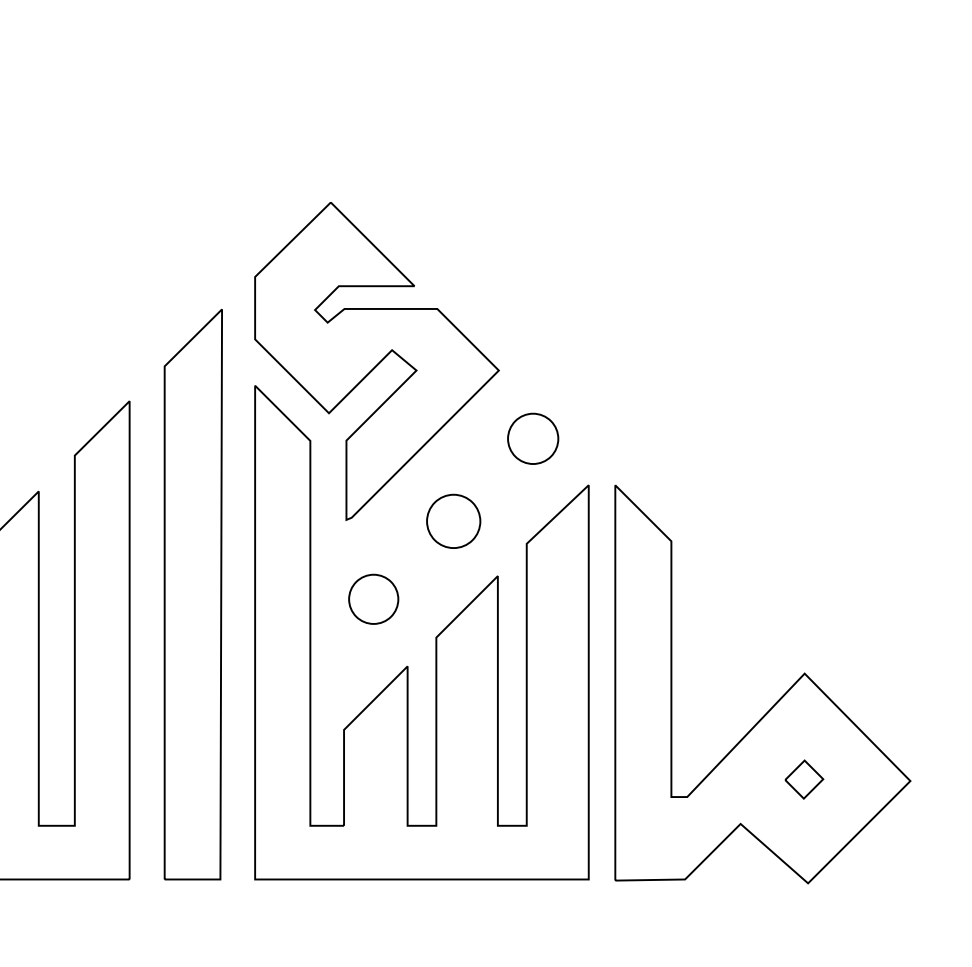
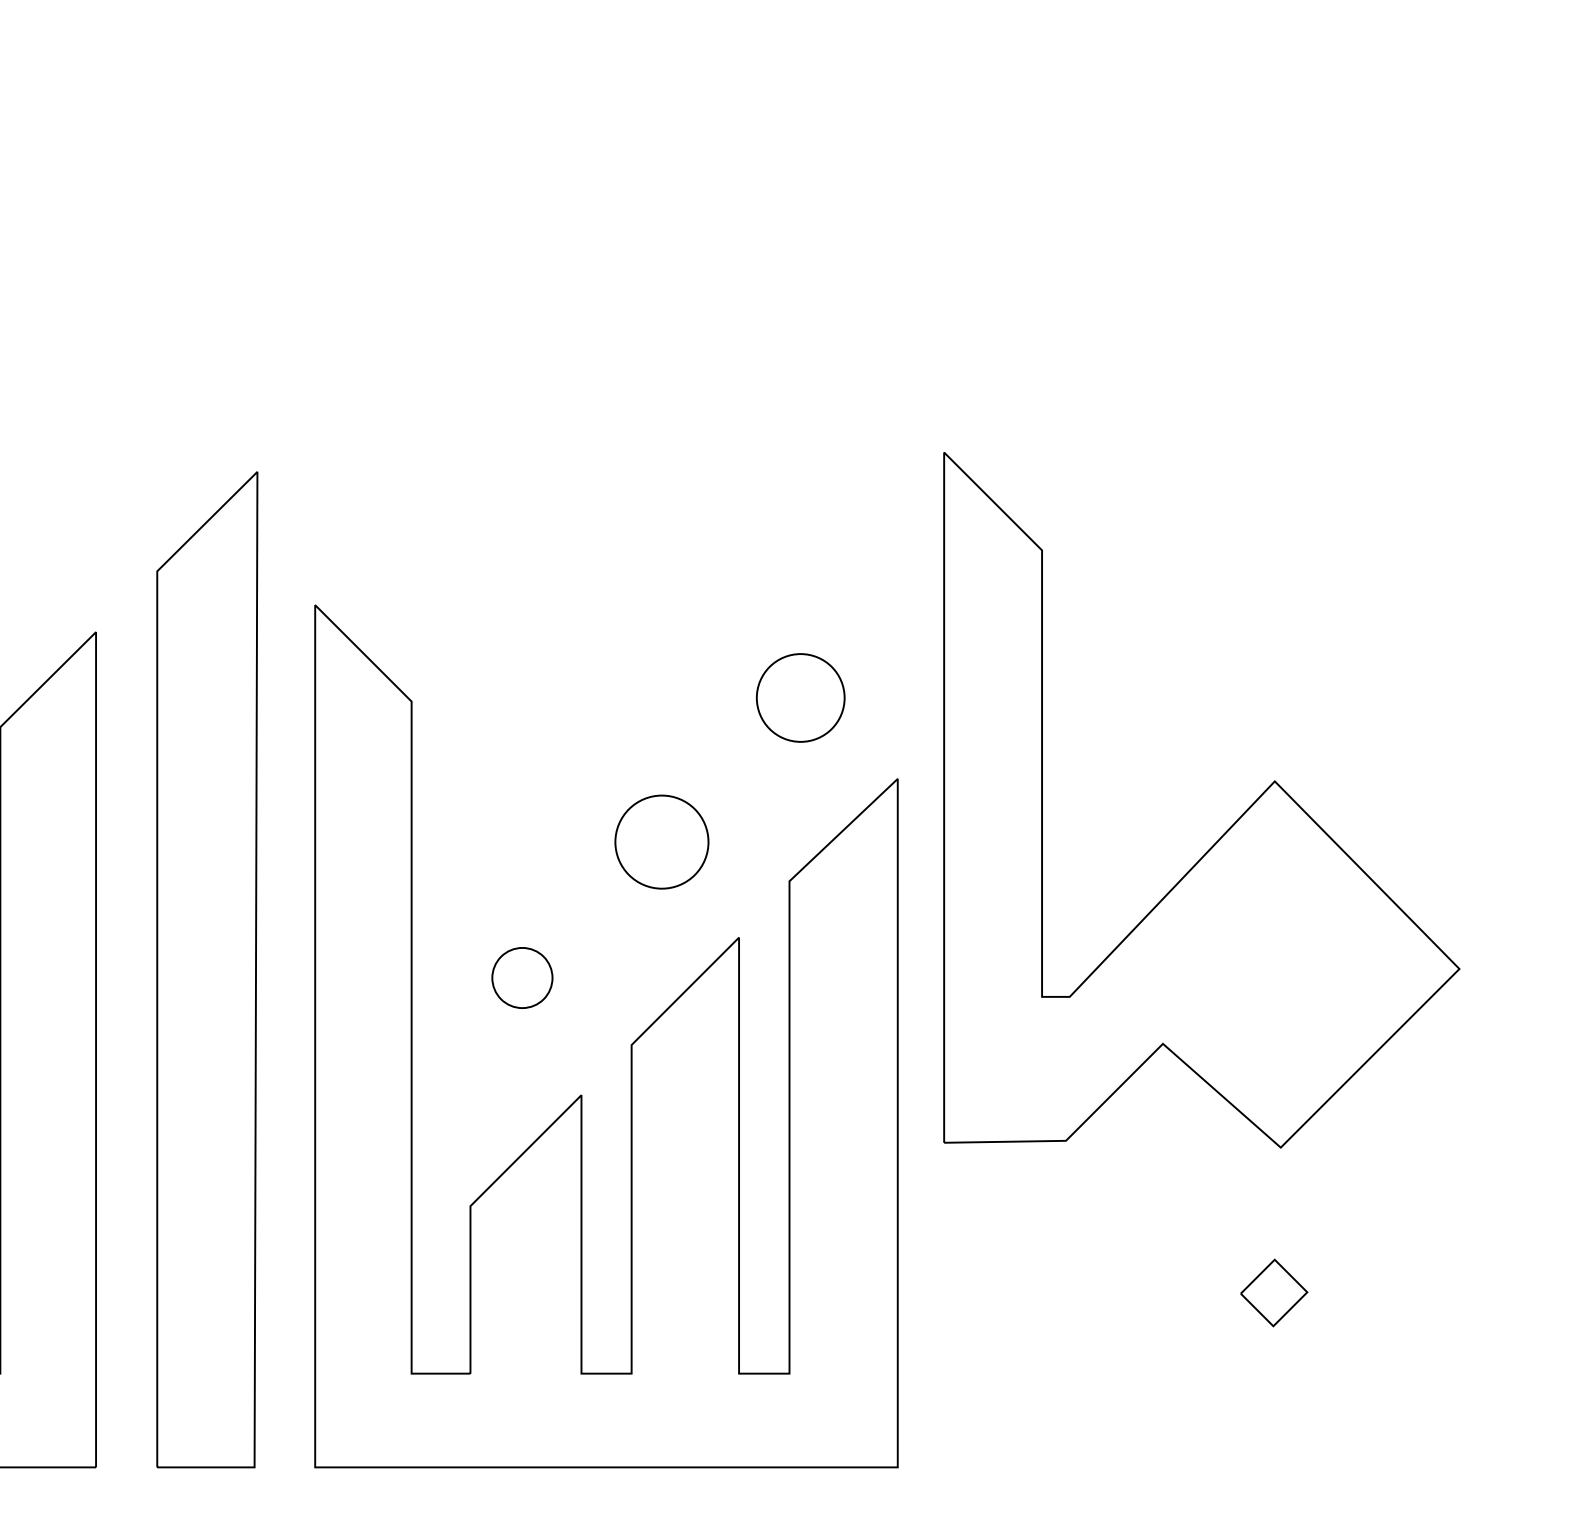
part: (376, 361) -> (527, 562), removed
part: (373, 598) -> (521, 976), size x0.7
part: (778, 699) -> (1229, 826), moved

